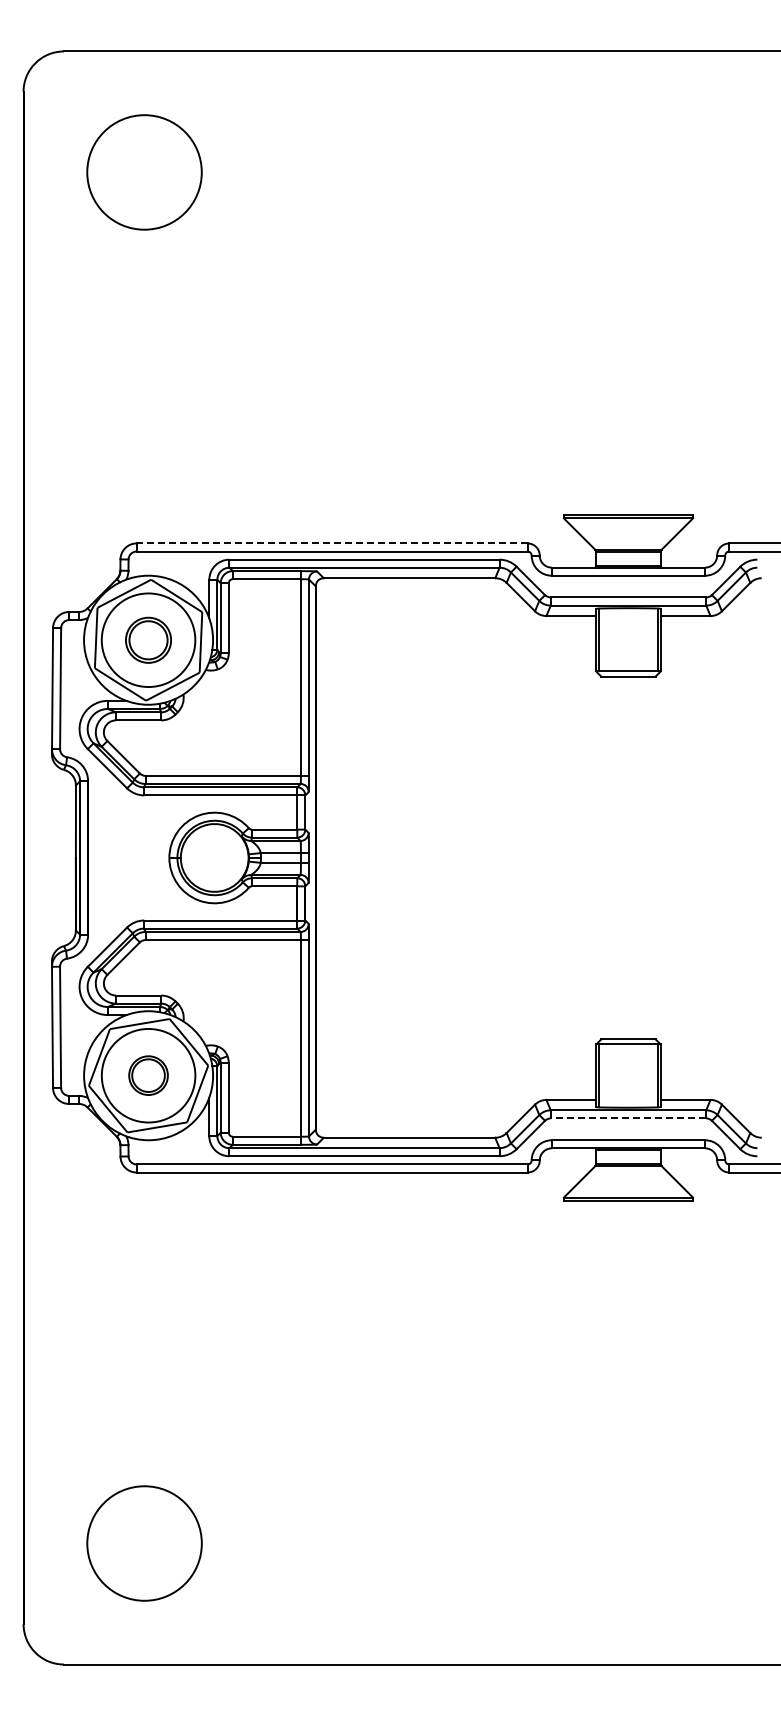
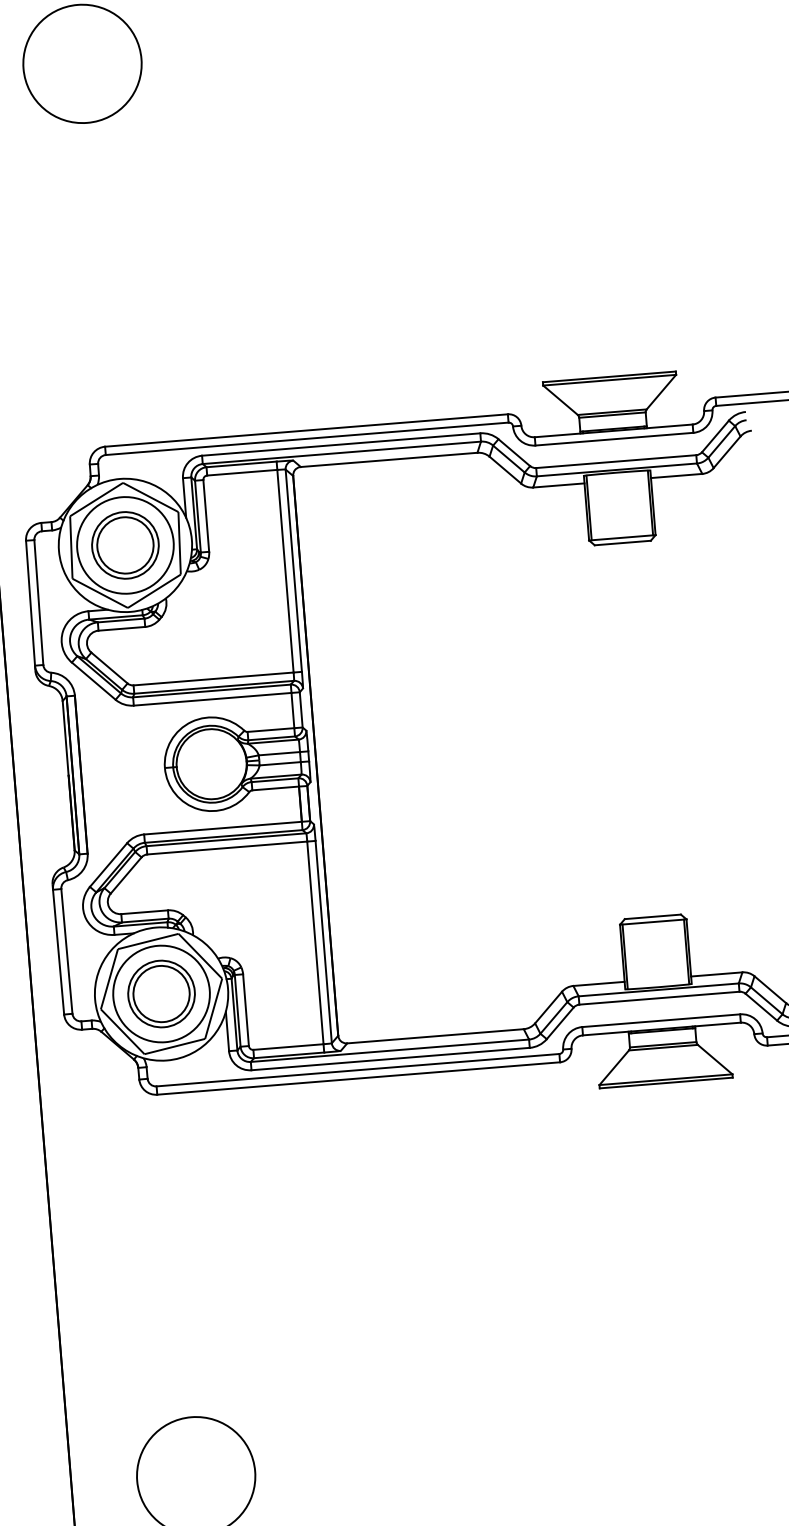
line: (332, 543) -> (306, 430), dashed -> solid
part: (148, 640) -> (125, 545), size x1.43
part: (148, 1075) -> (161, 993), size x1.67
line: (628, 1118) -> (659, 998), dashed -> solid

